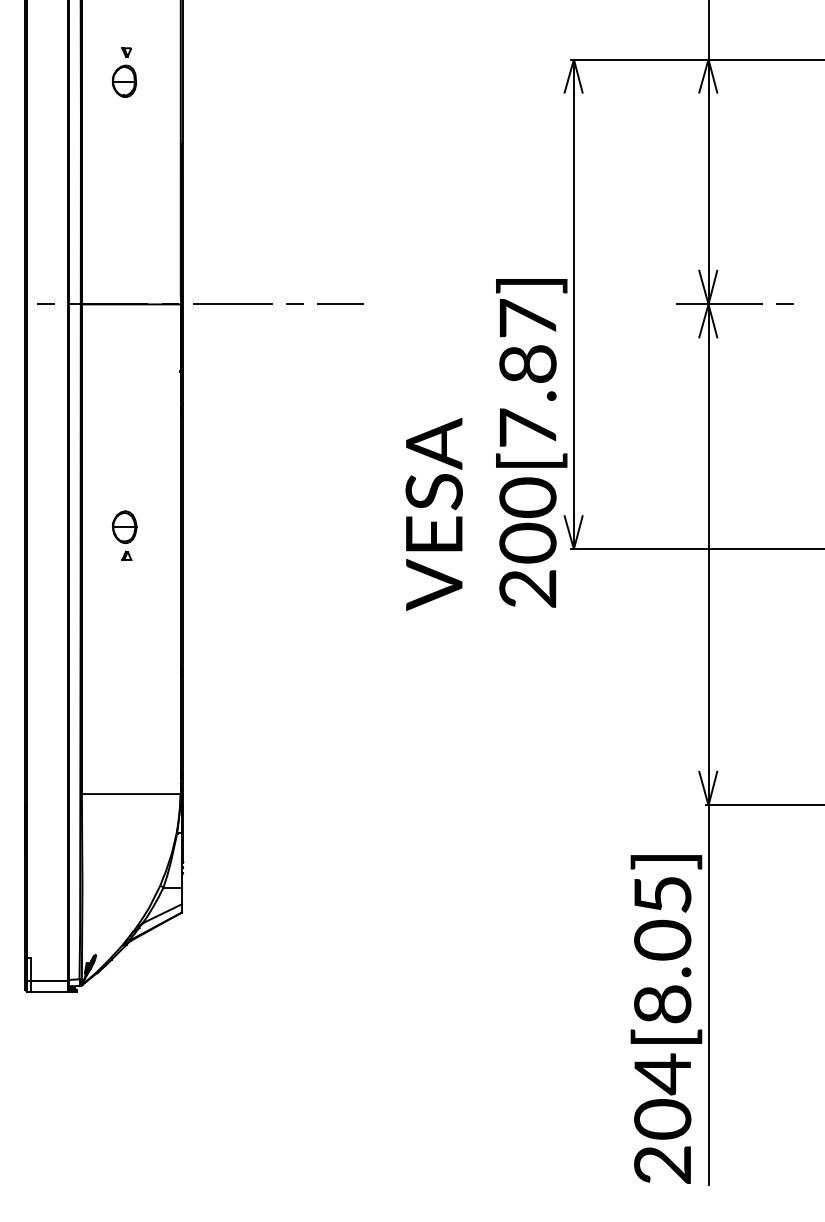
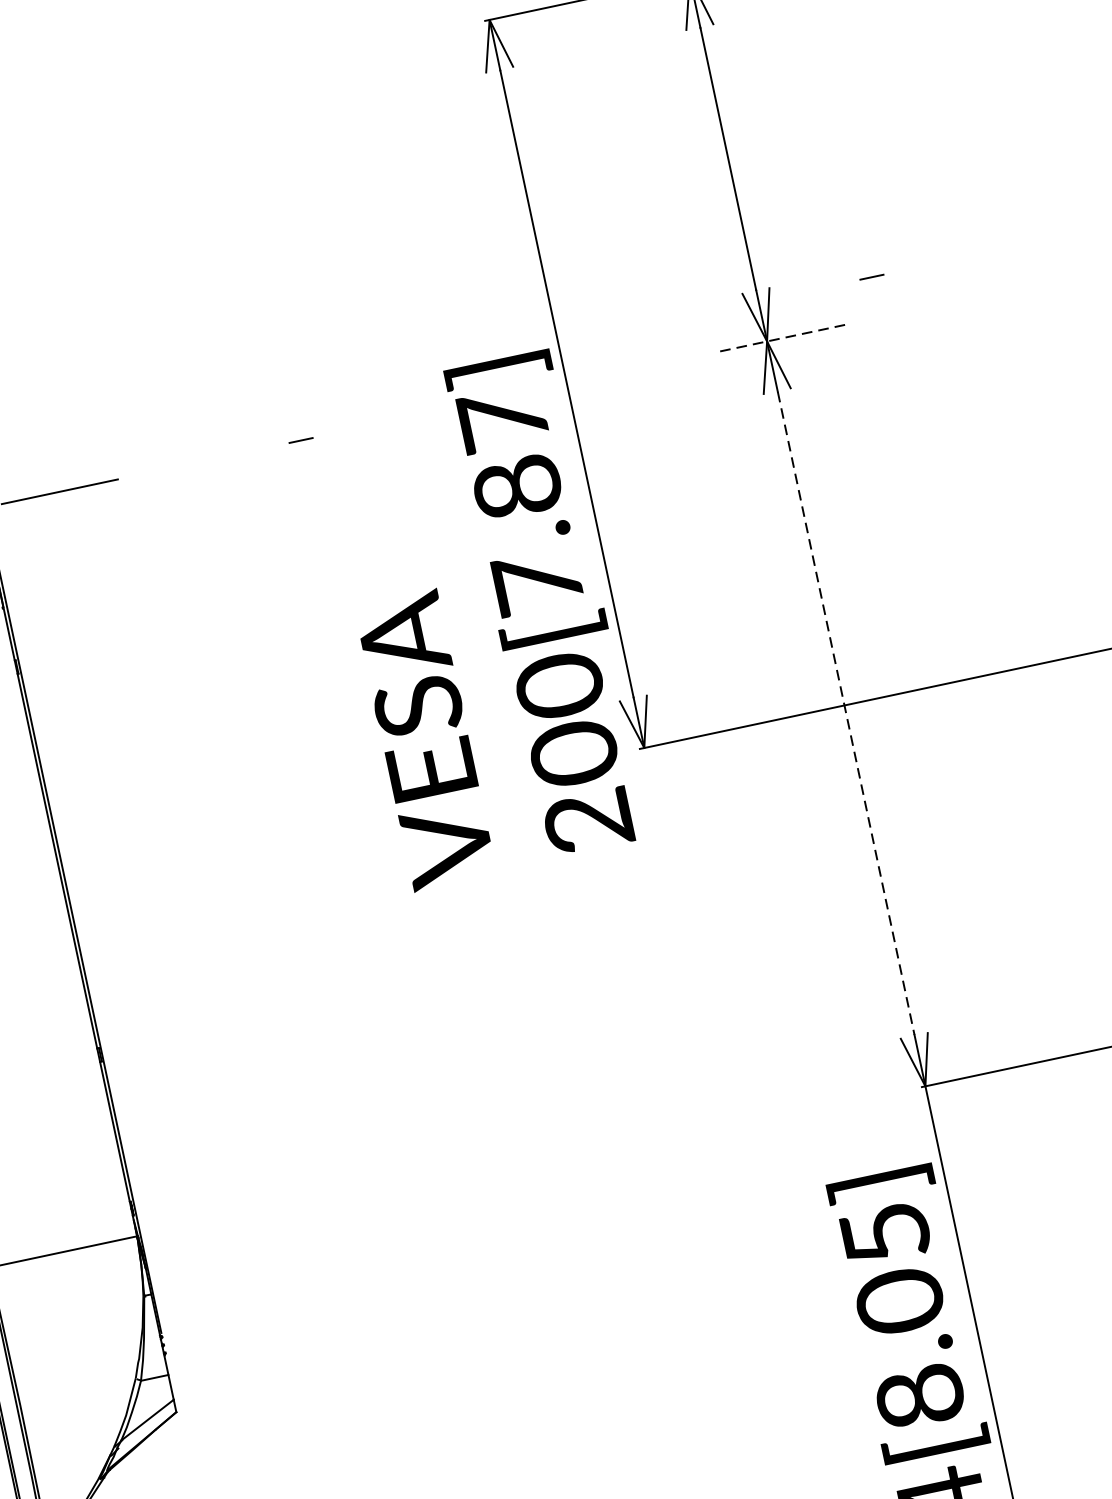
line: (294, 303) -> (299, 439), moved
line: (784, 303) -> (871, 275), moved
line: (340, 304) -> (219, 457), removed
line: (719, 304) -> (783, 338), solid -> dashed
line: (708, 555) -> (846, 714), solid -> dashed

